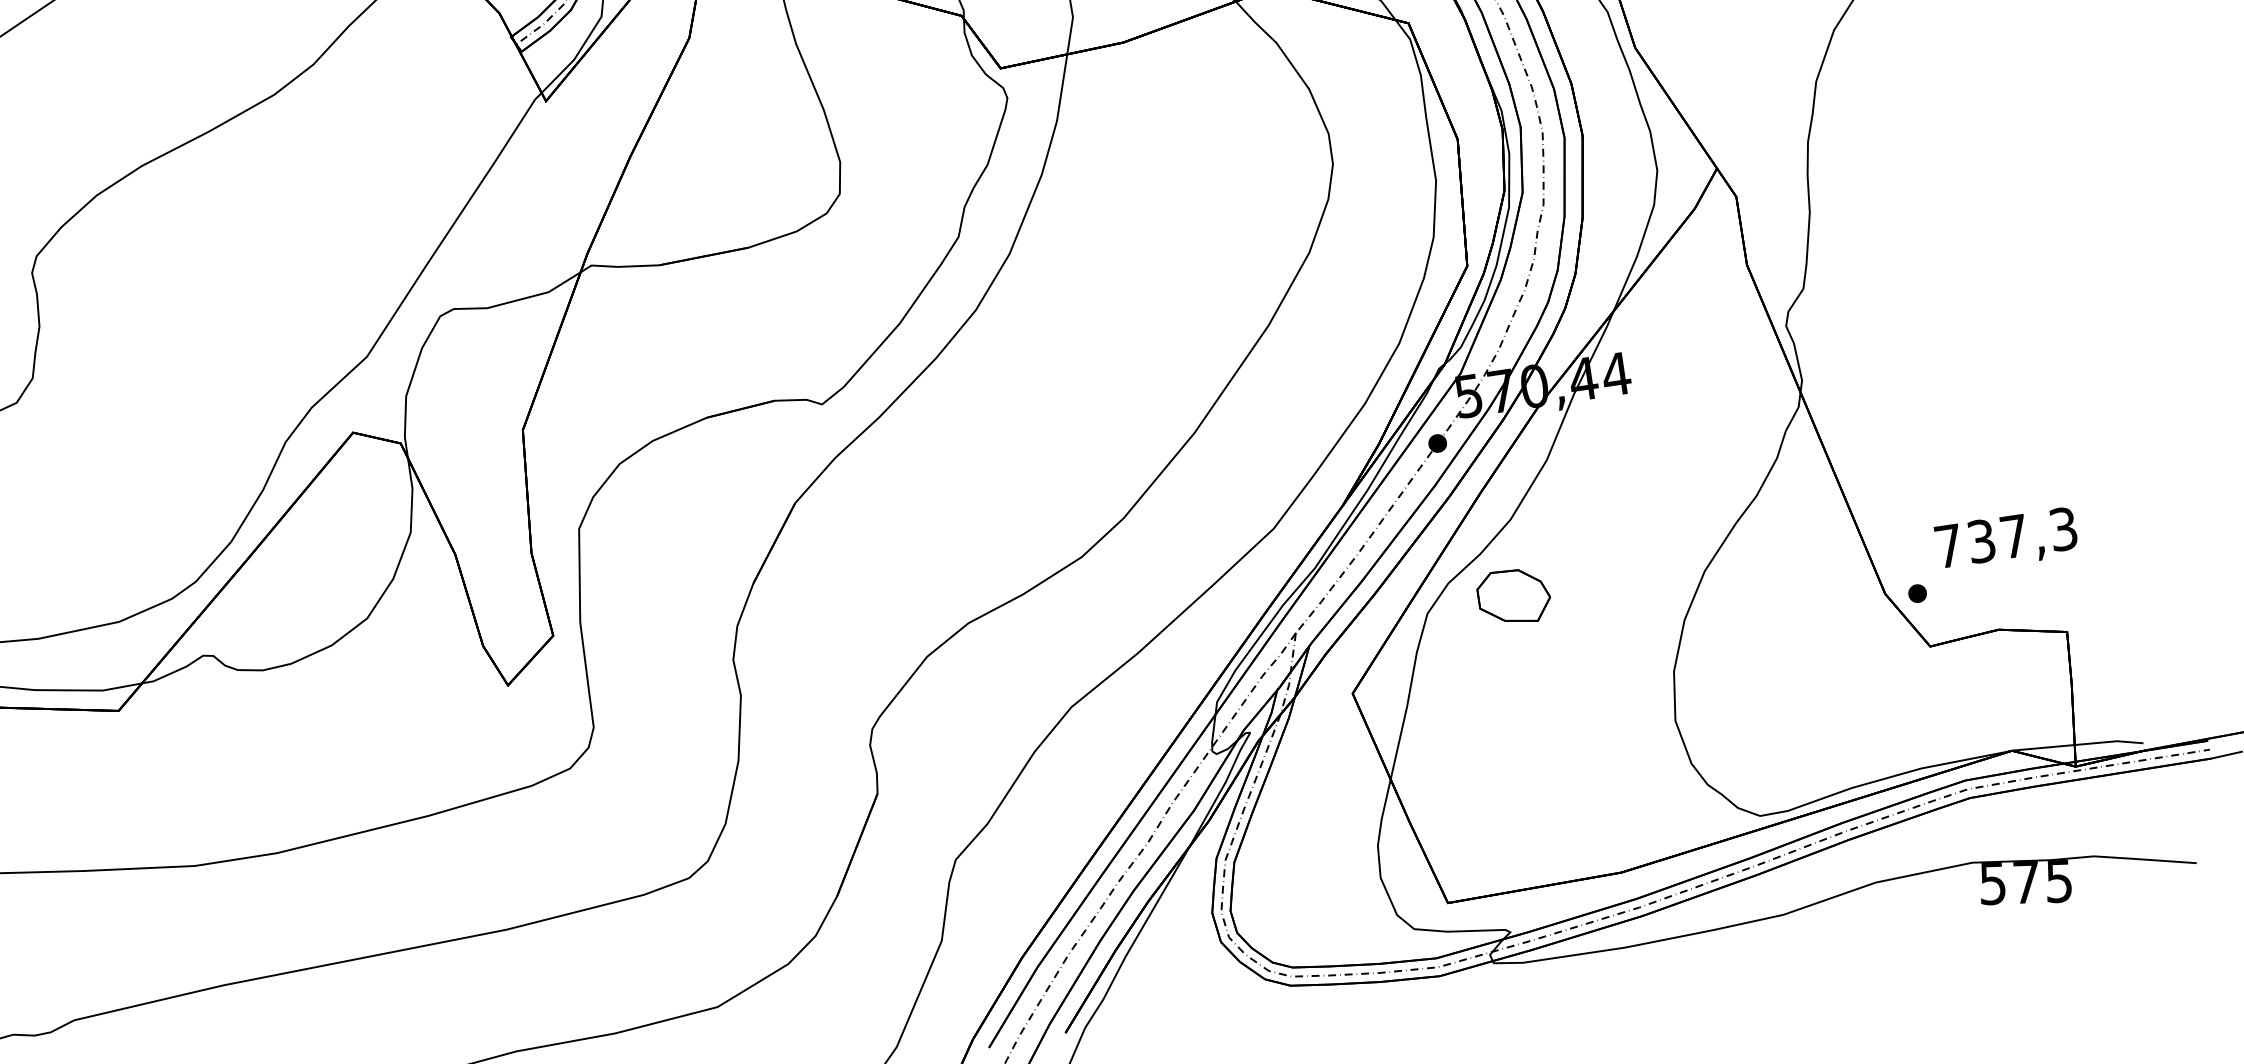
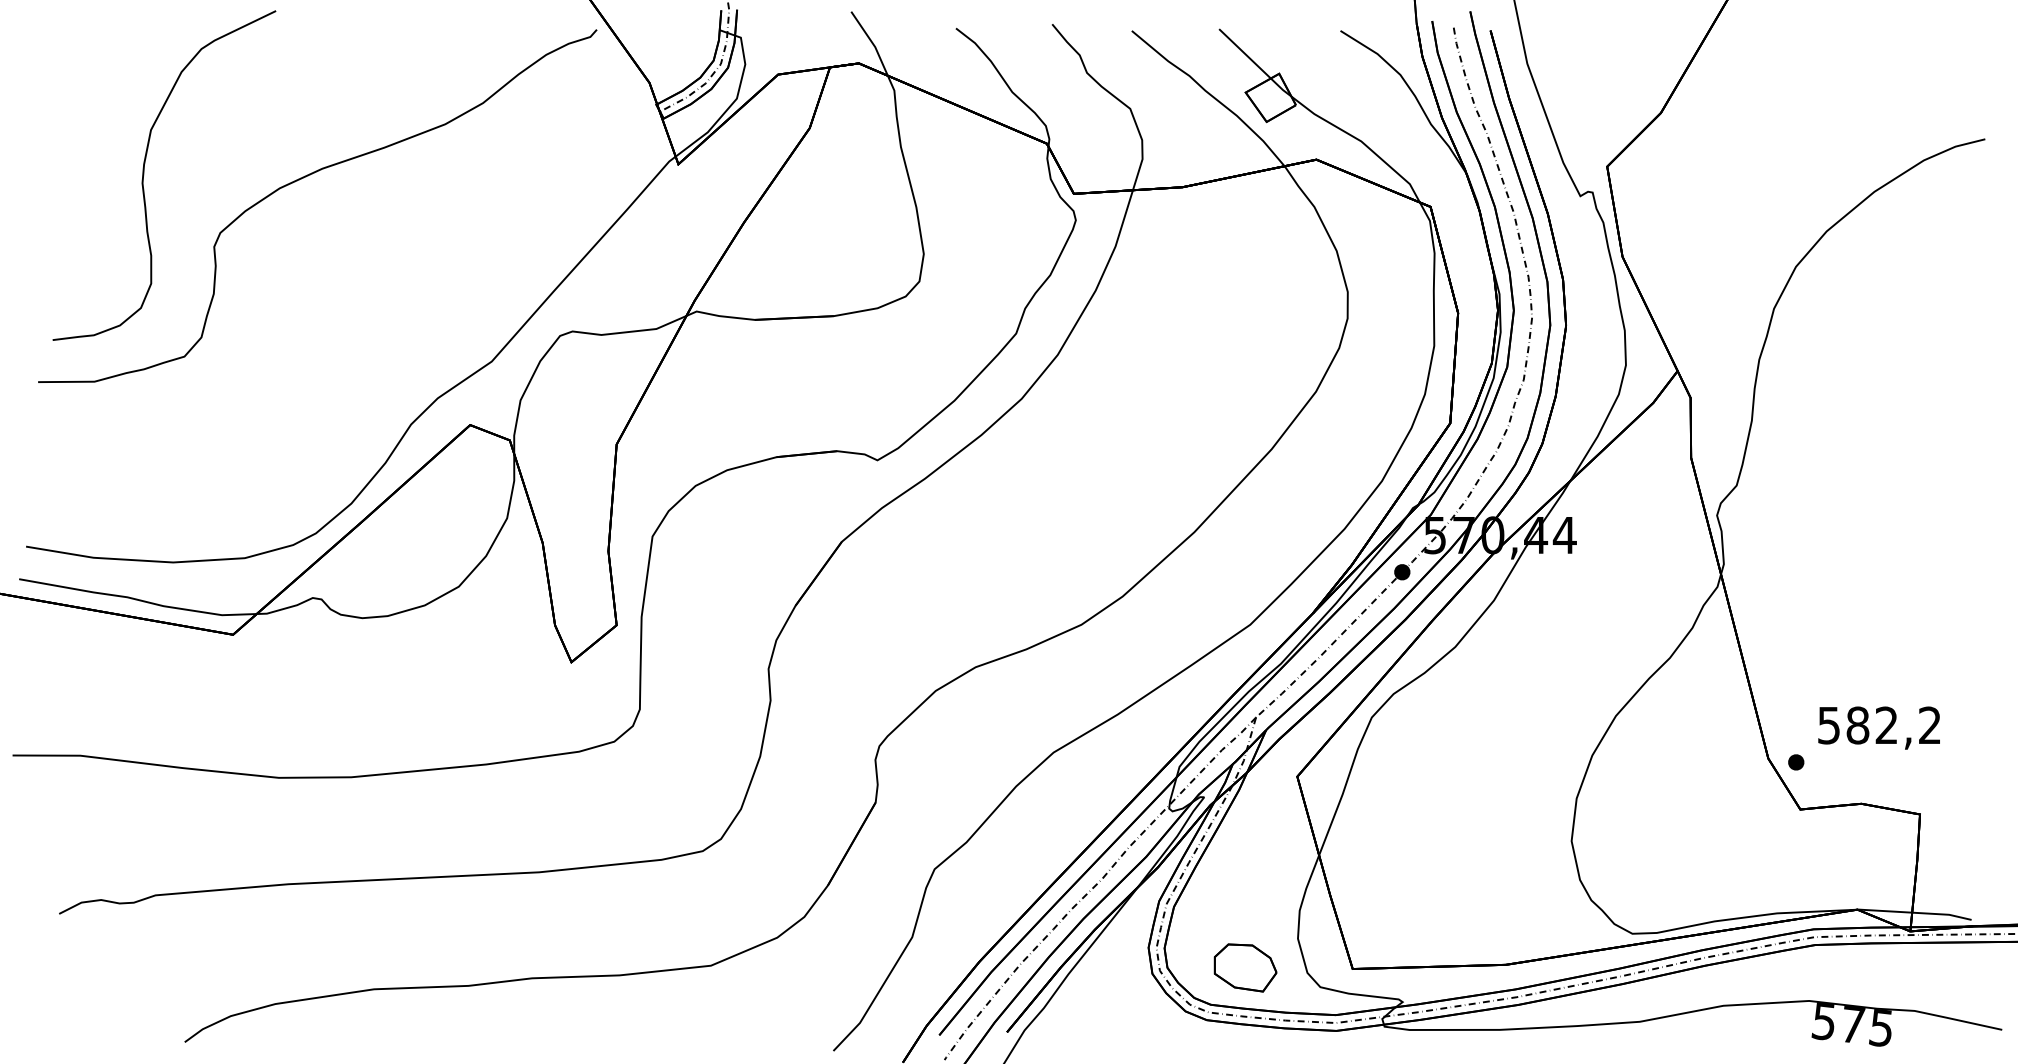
text: (2006, 537) -> (1879, 725), 737,3 -> 582,2
part: (1513, 596) -> (1245, 967), moved

